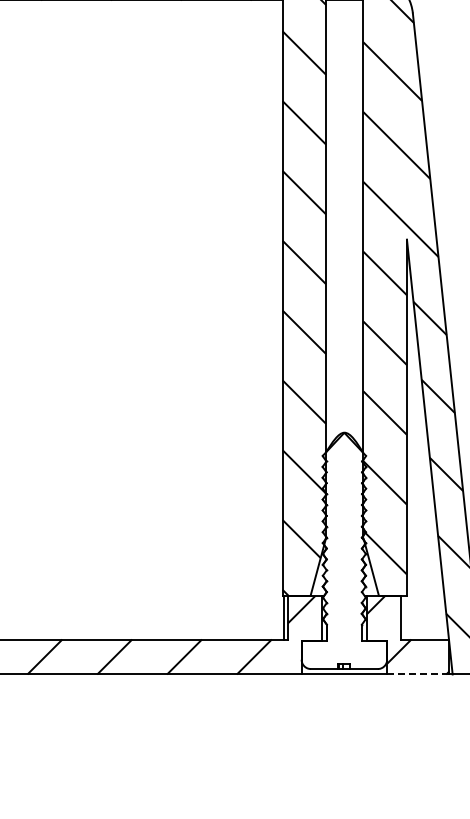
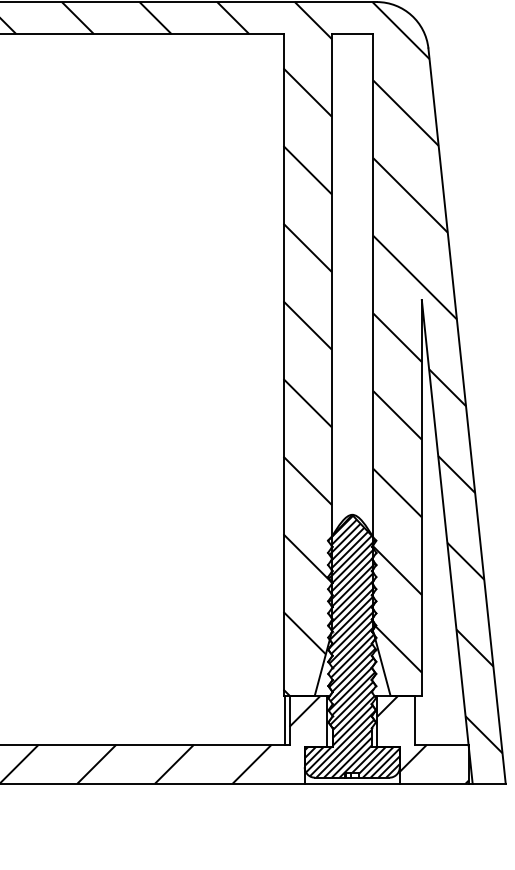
hatch: (344, 551) -> (352, 646), added
line: (418, 674) -> (434, 783), dashed -> solid

